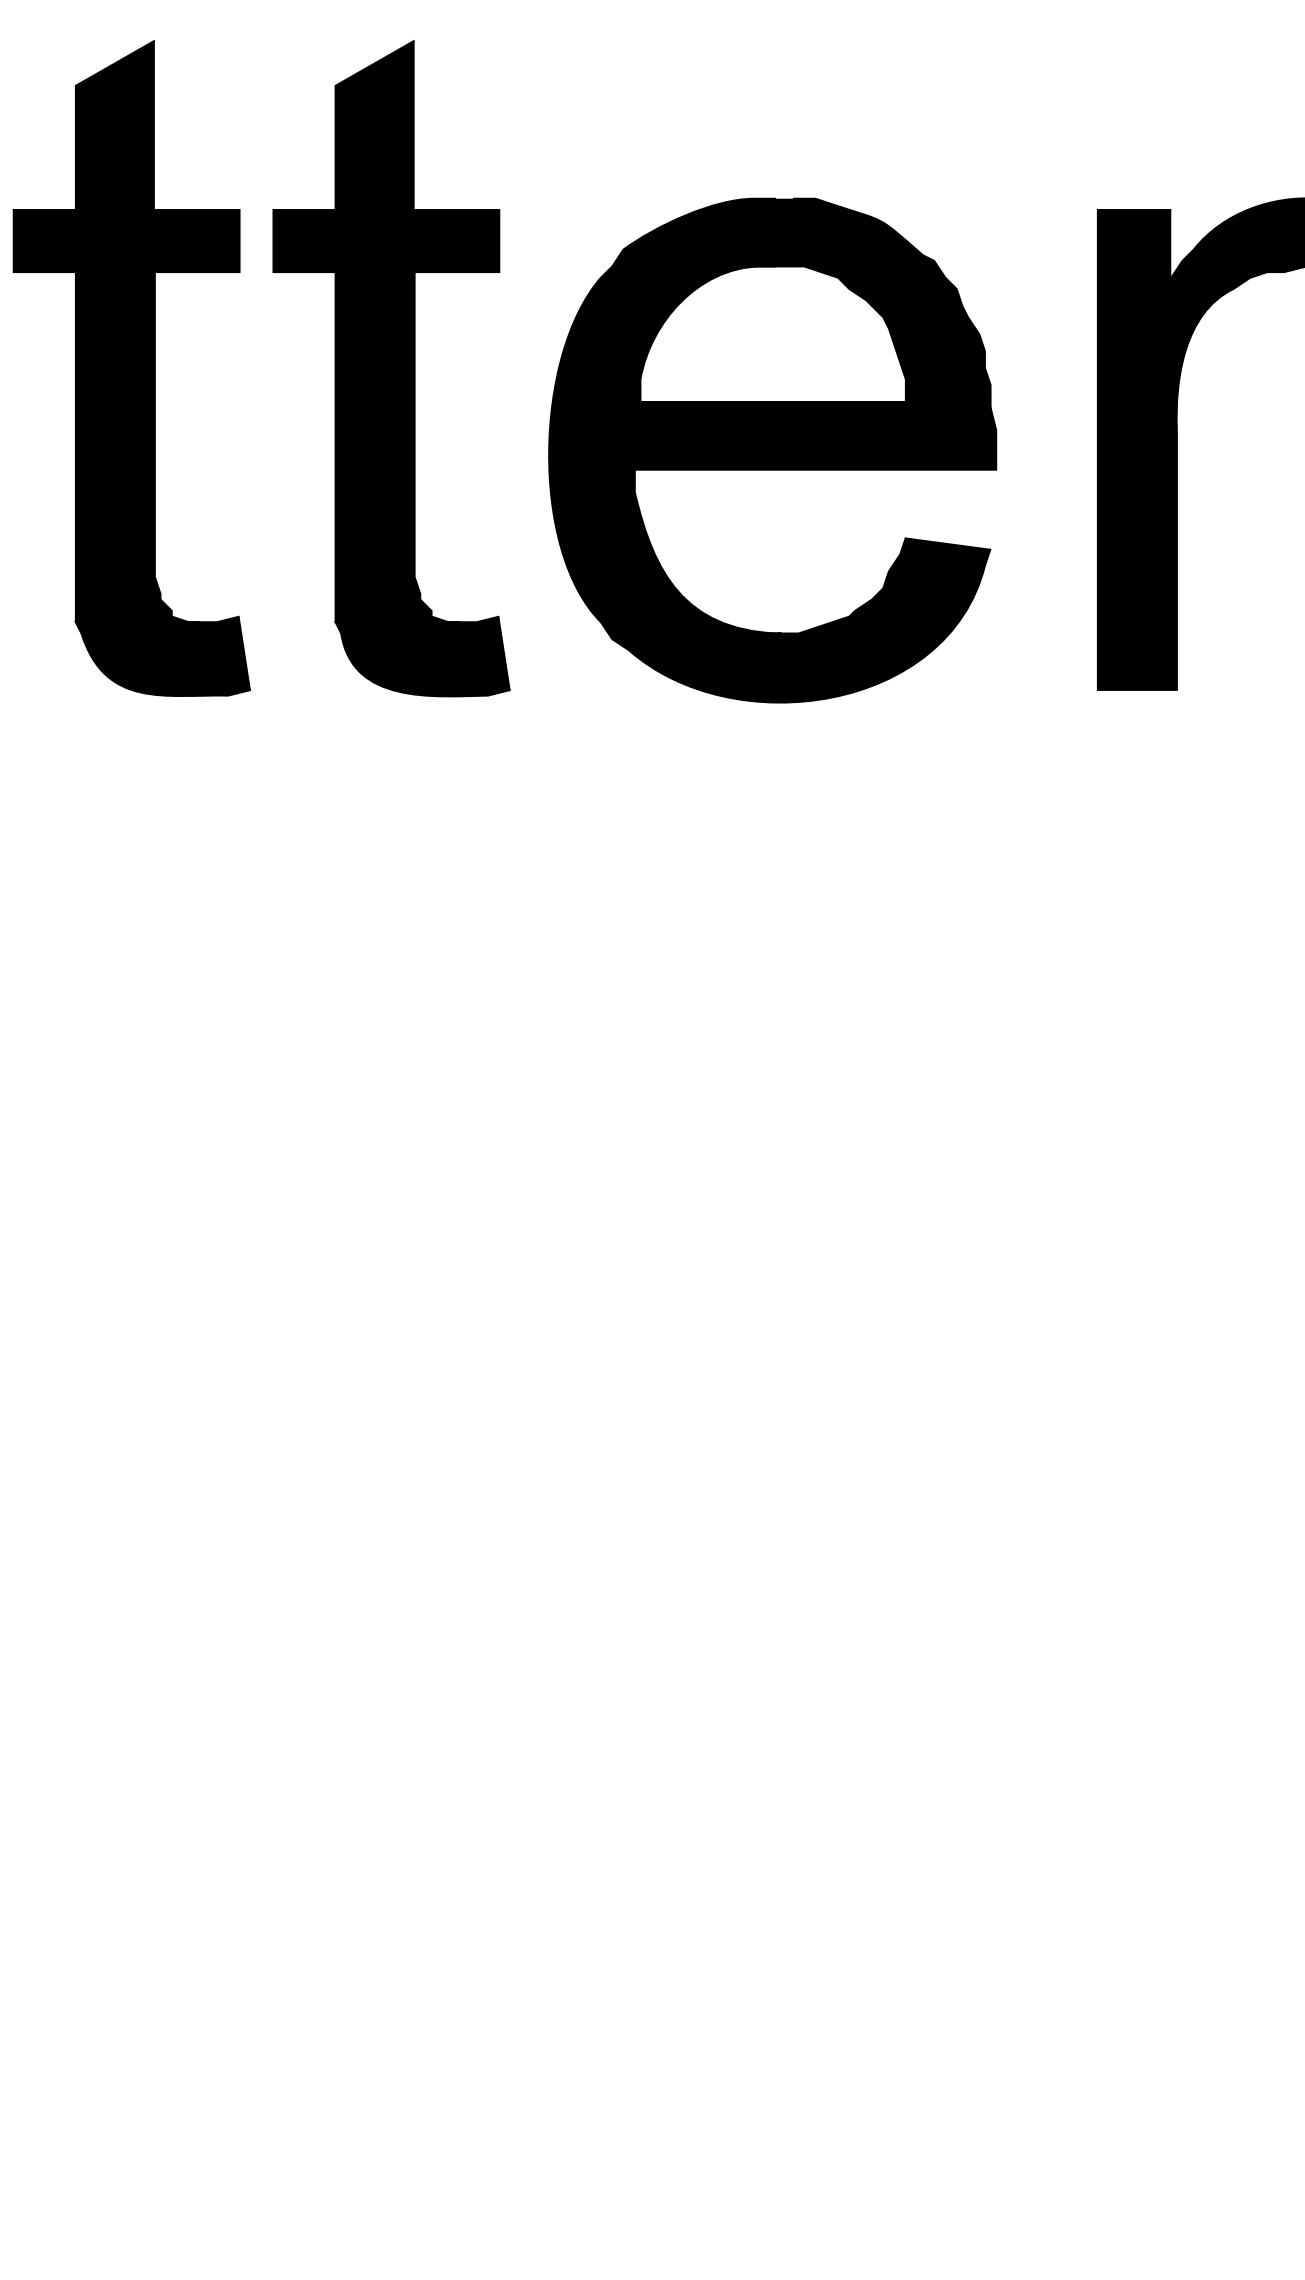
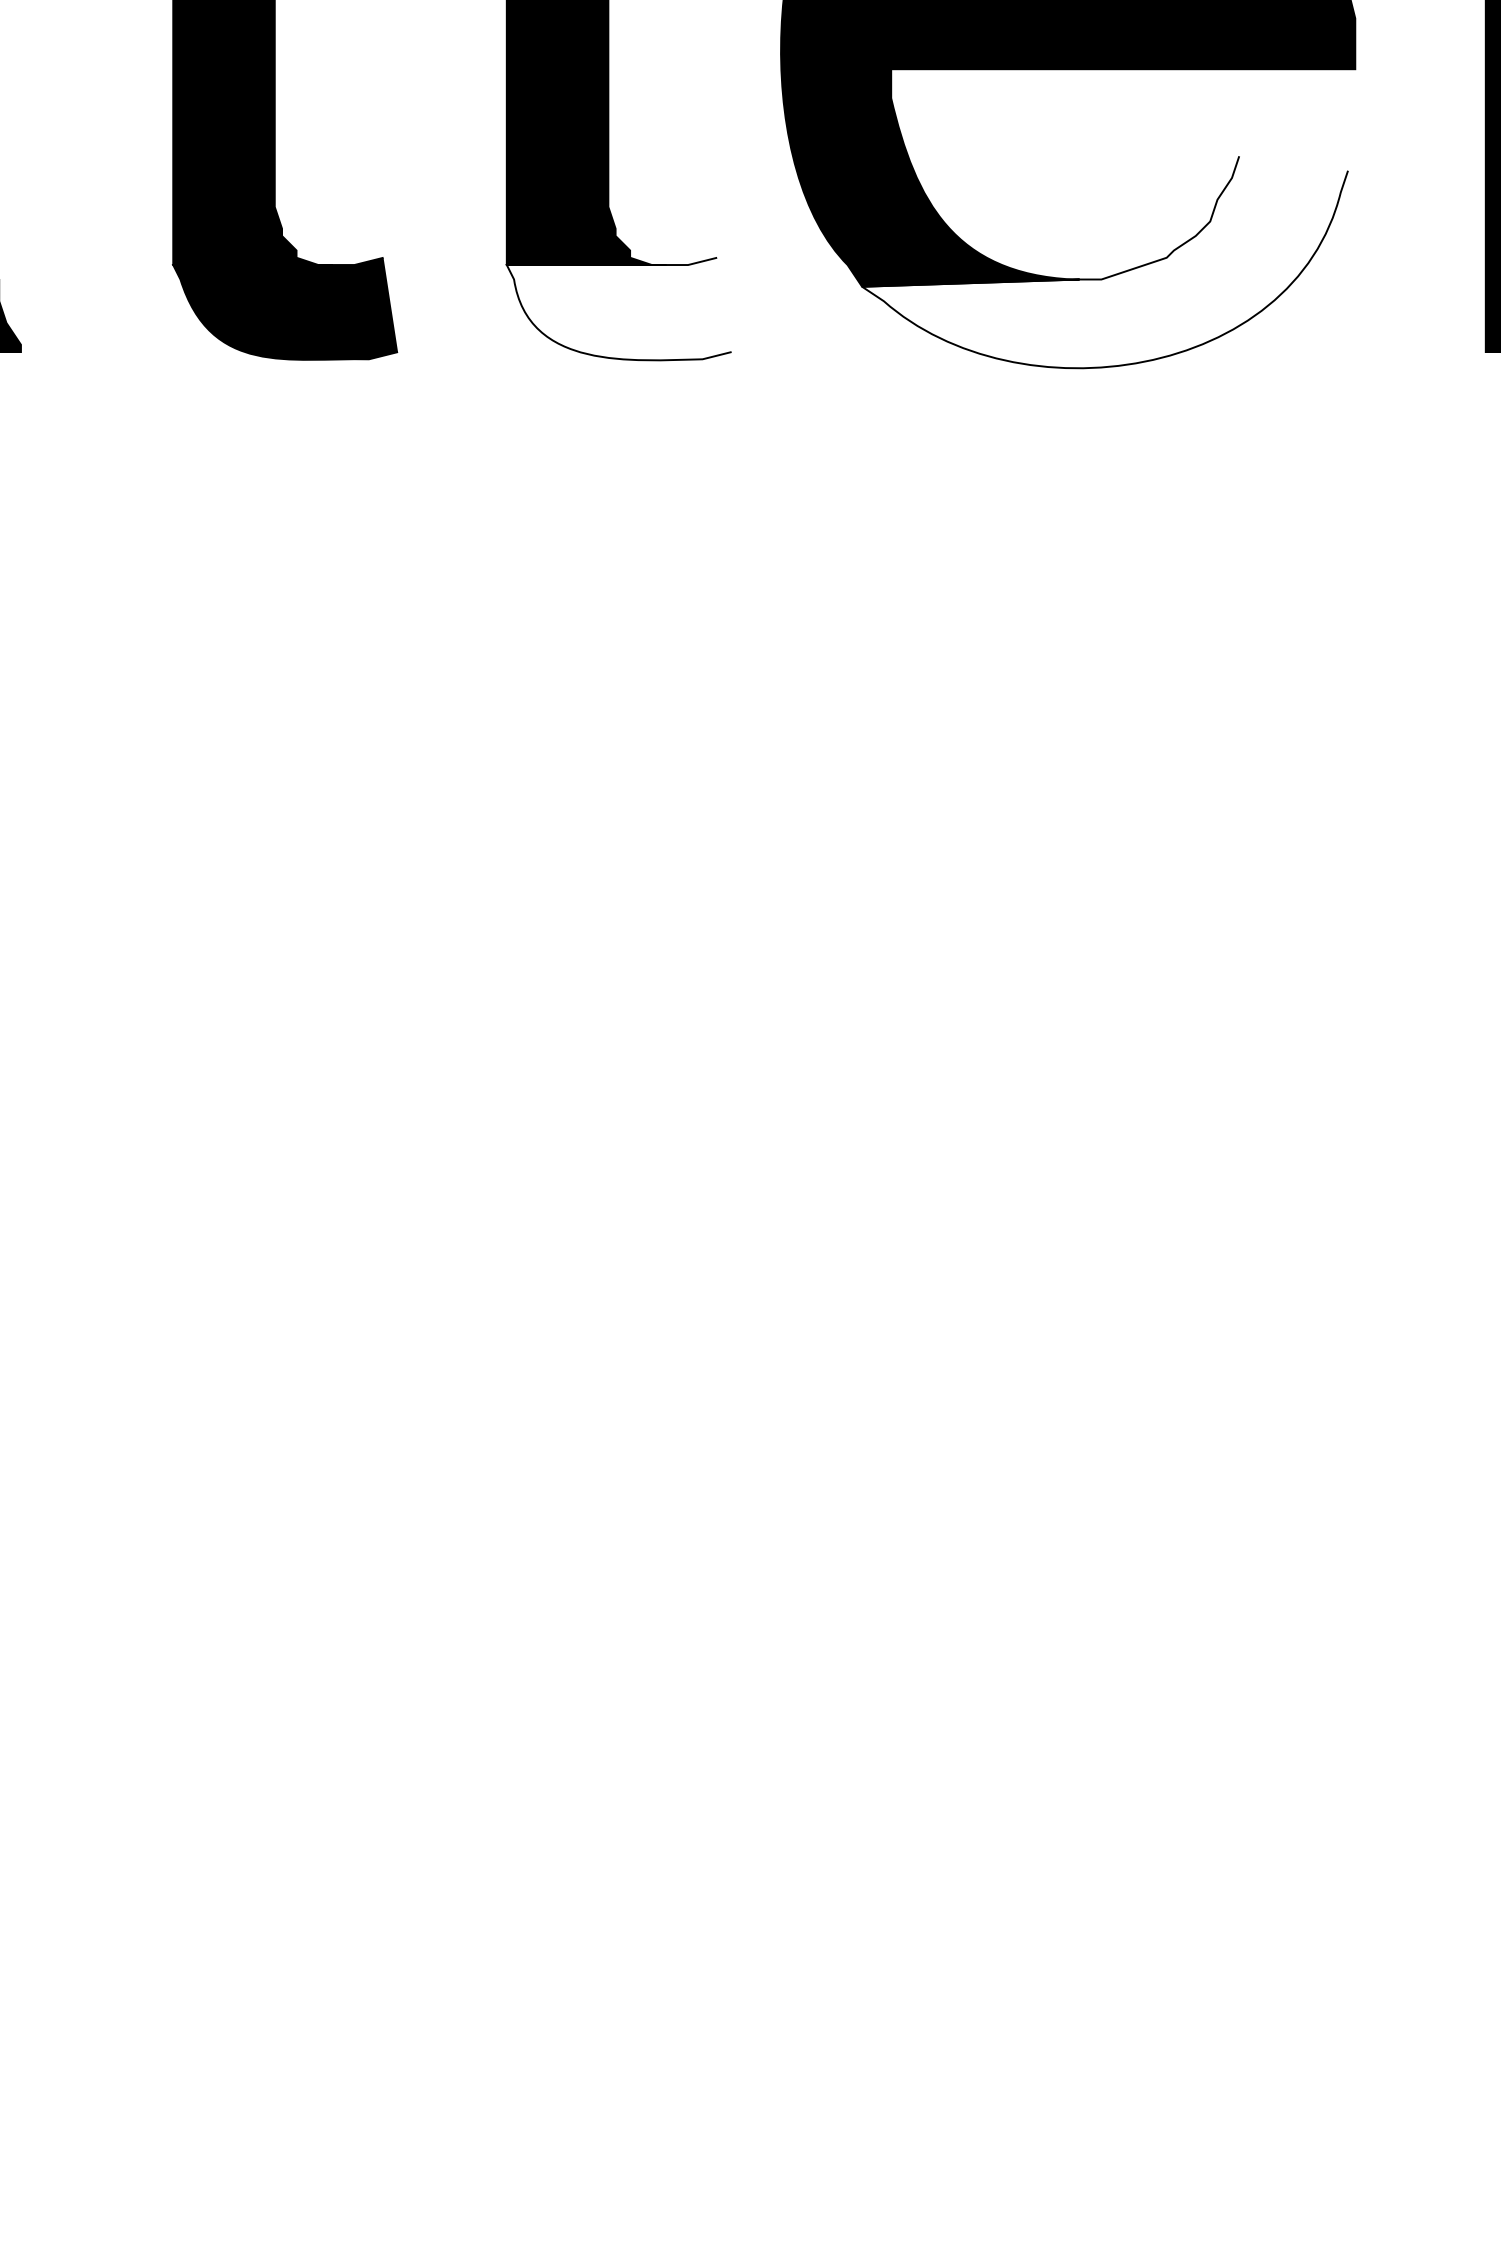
fill: (801, 619) -> (1105, 261), removed
fill: (422, 656) -> (618, 309), removed

